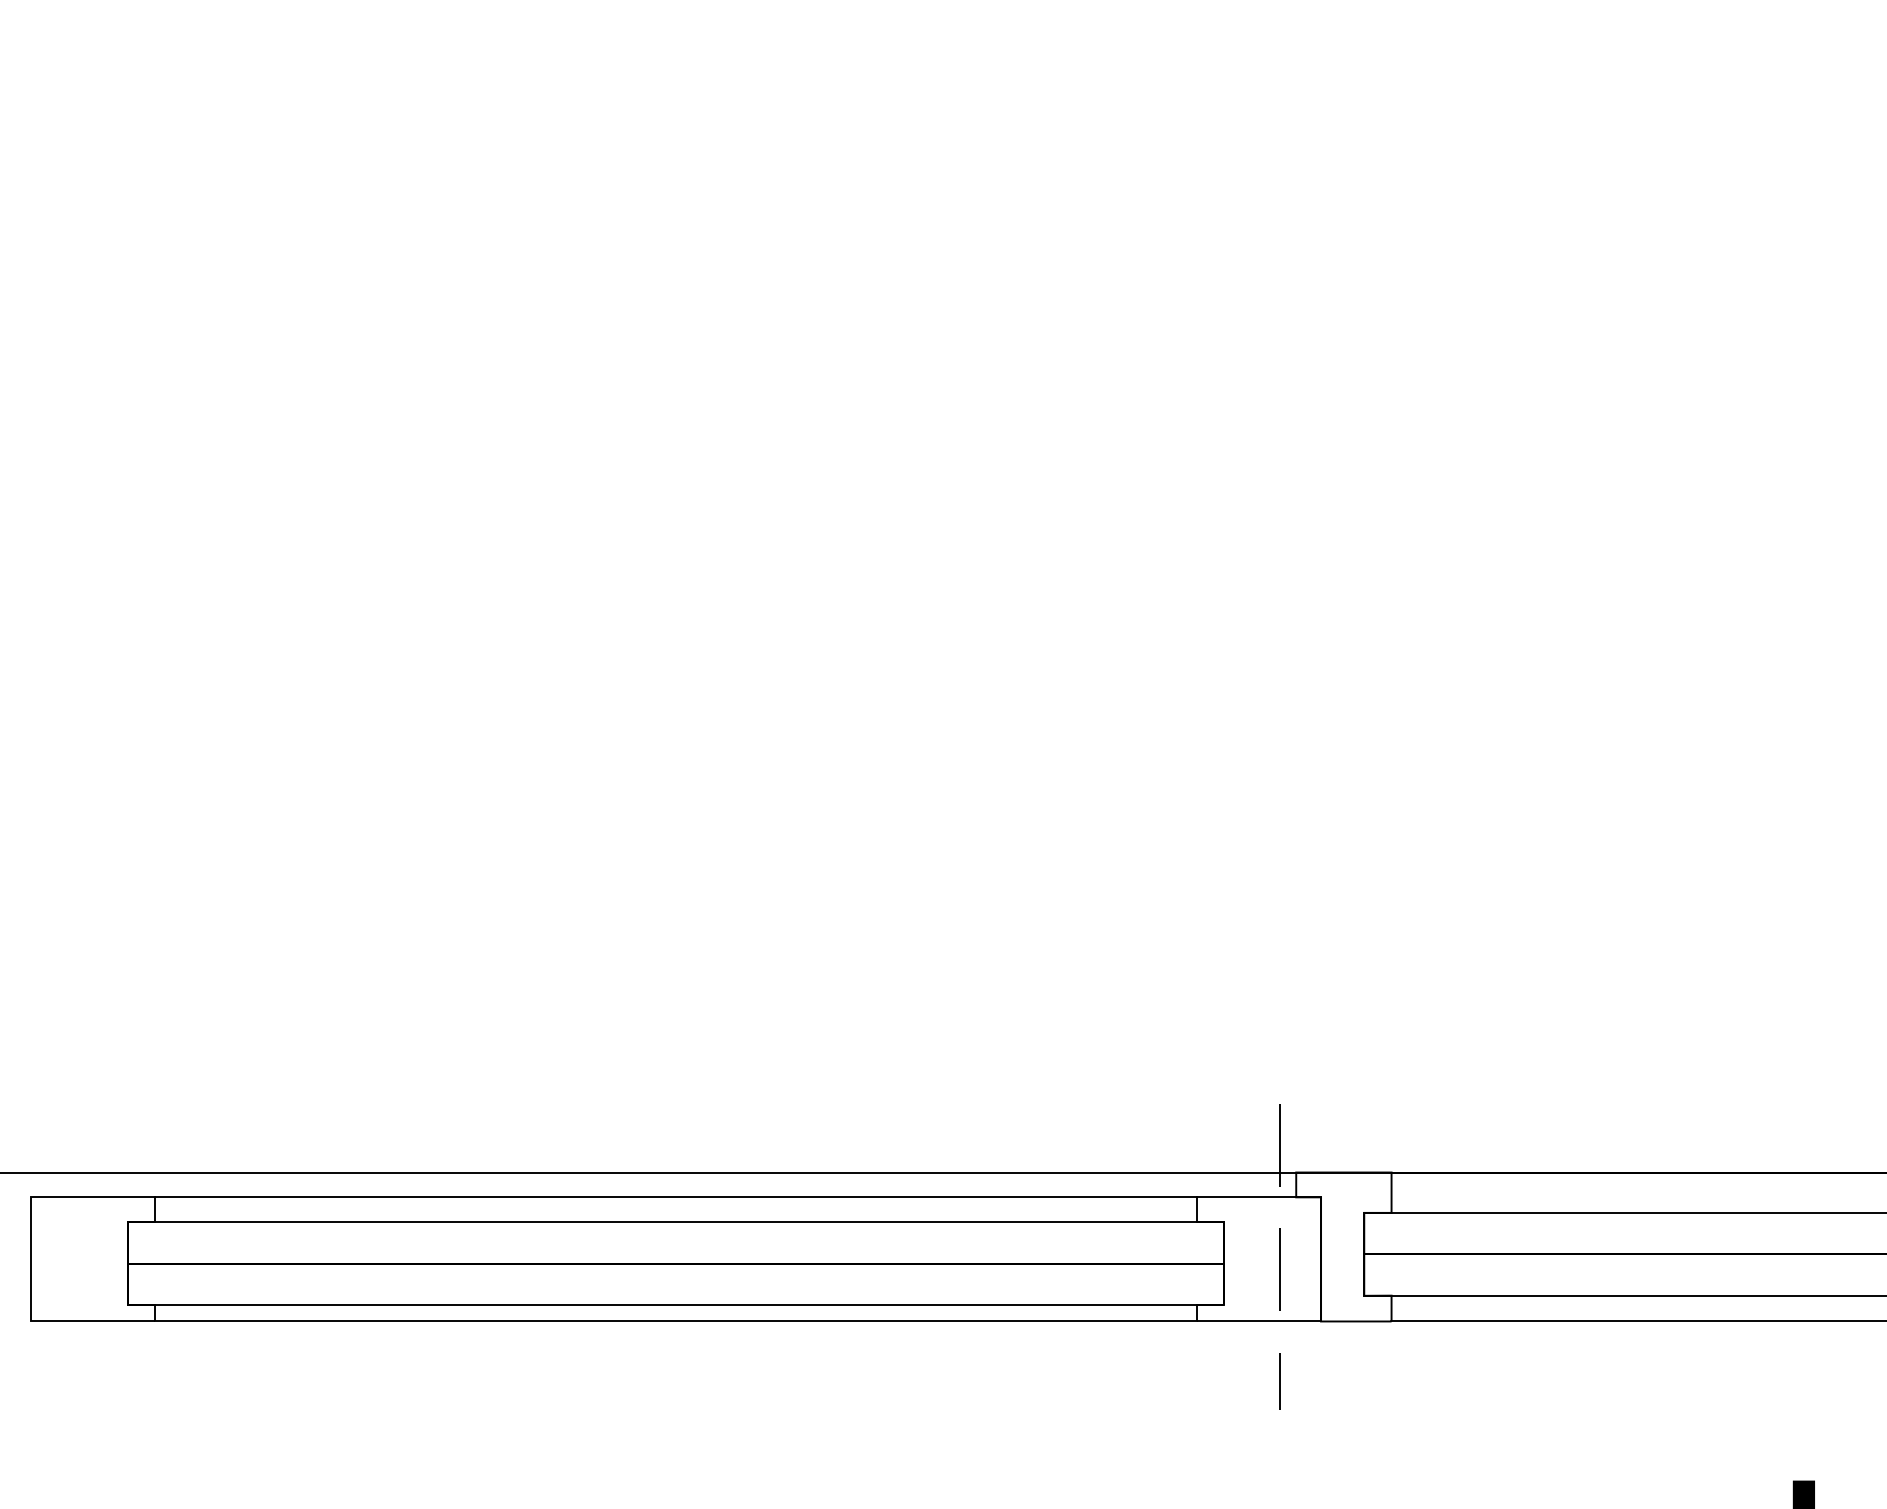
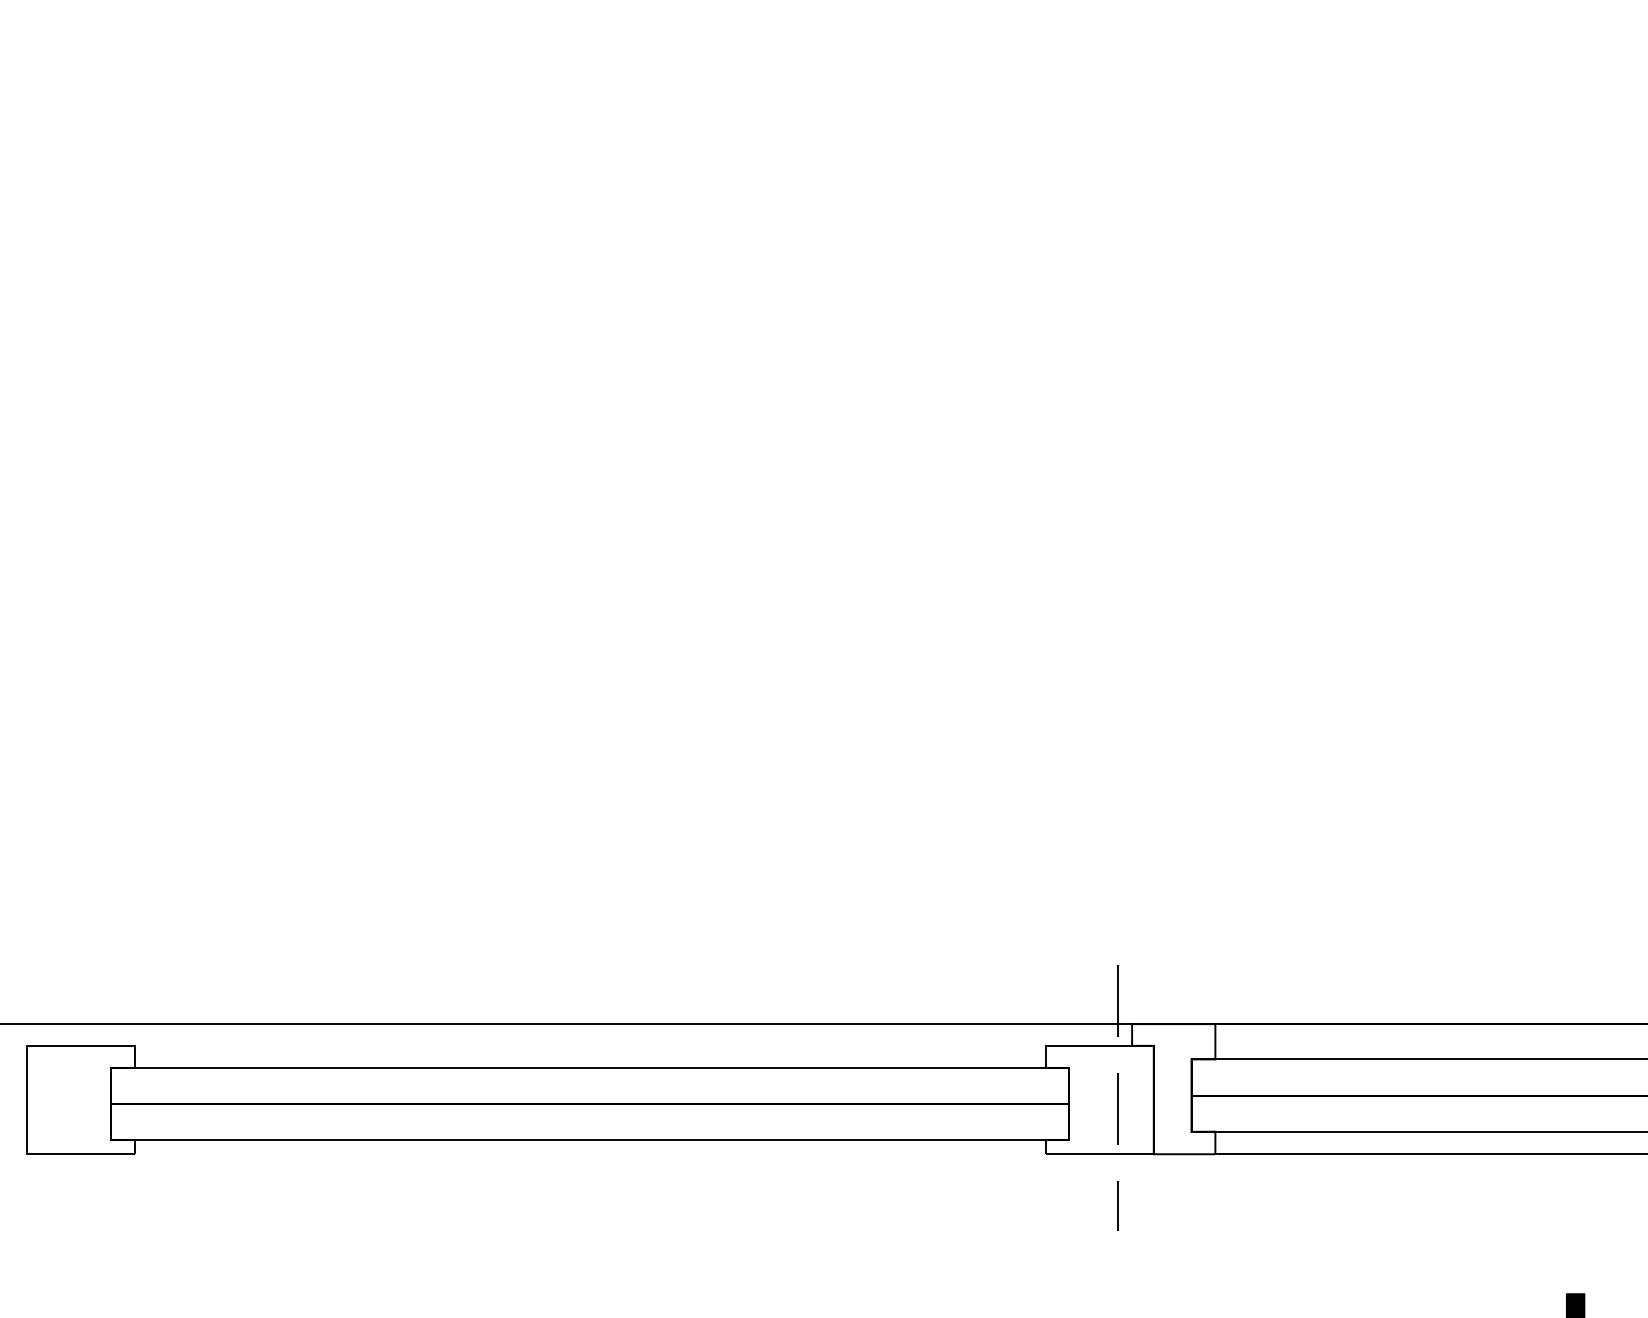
line: (676, 1197) -> (590, 1045), removed
line: (676, 1321) -> (590, 1154), removed

